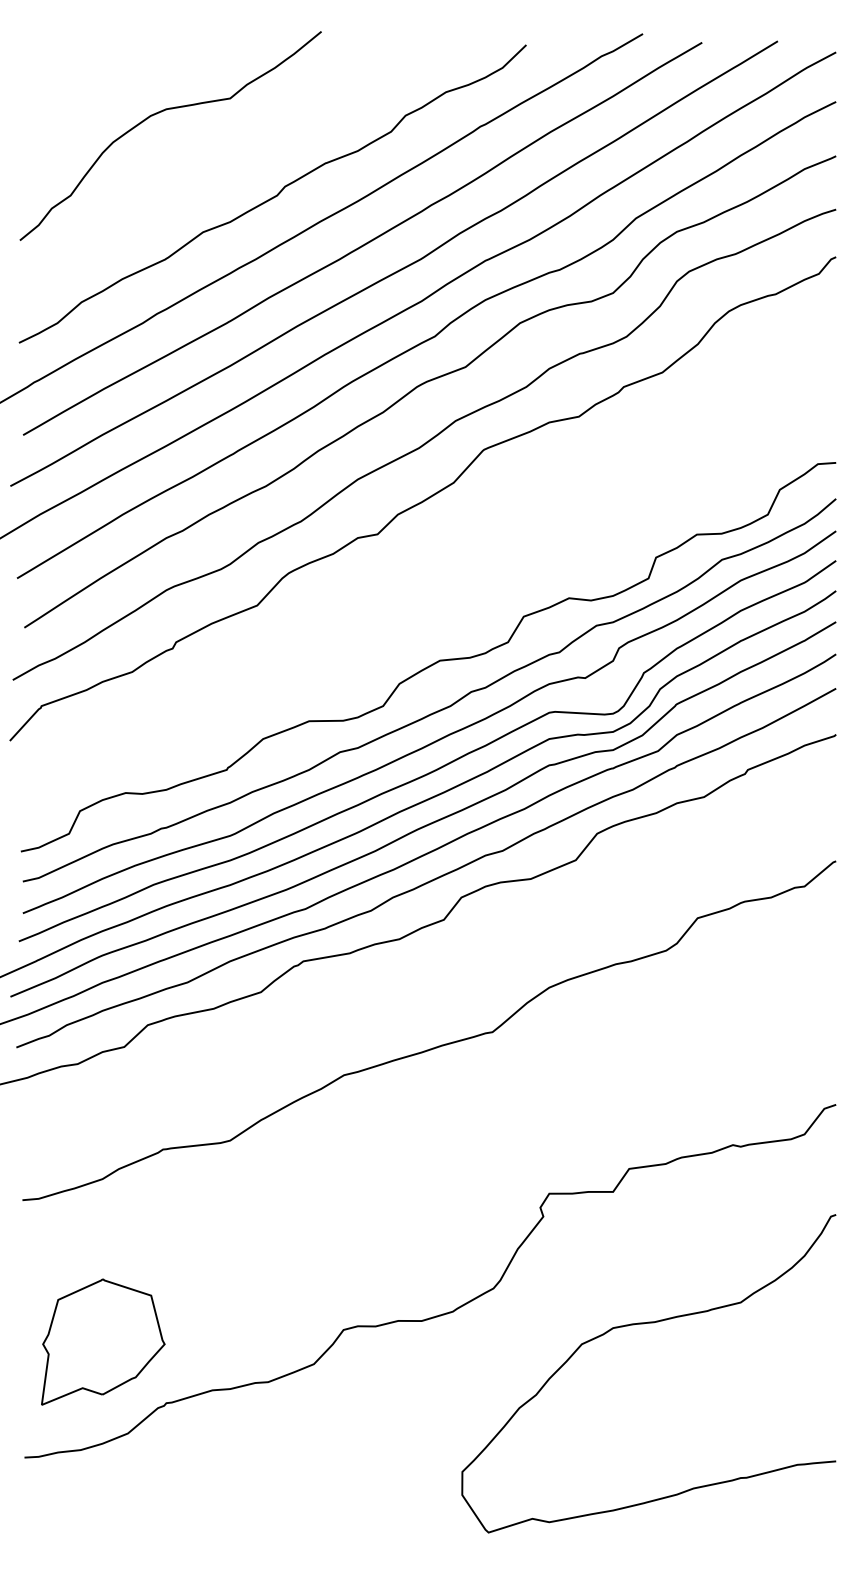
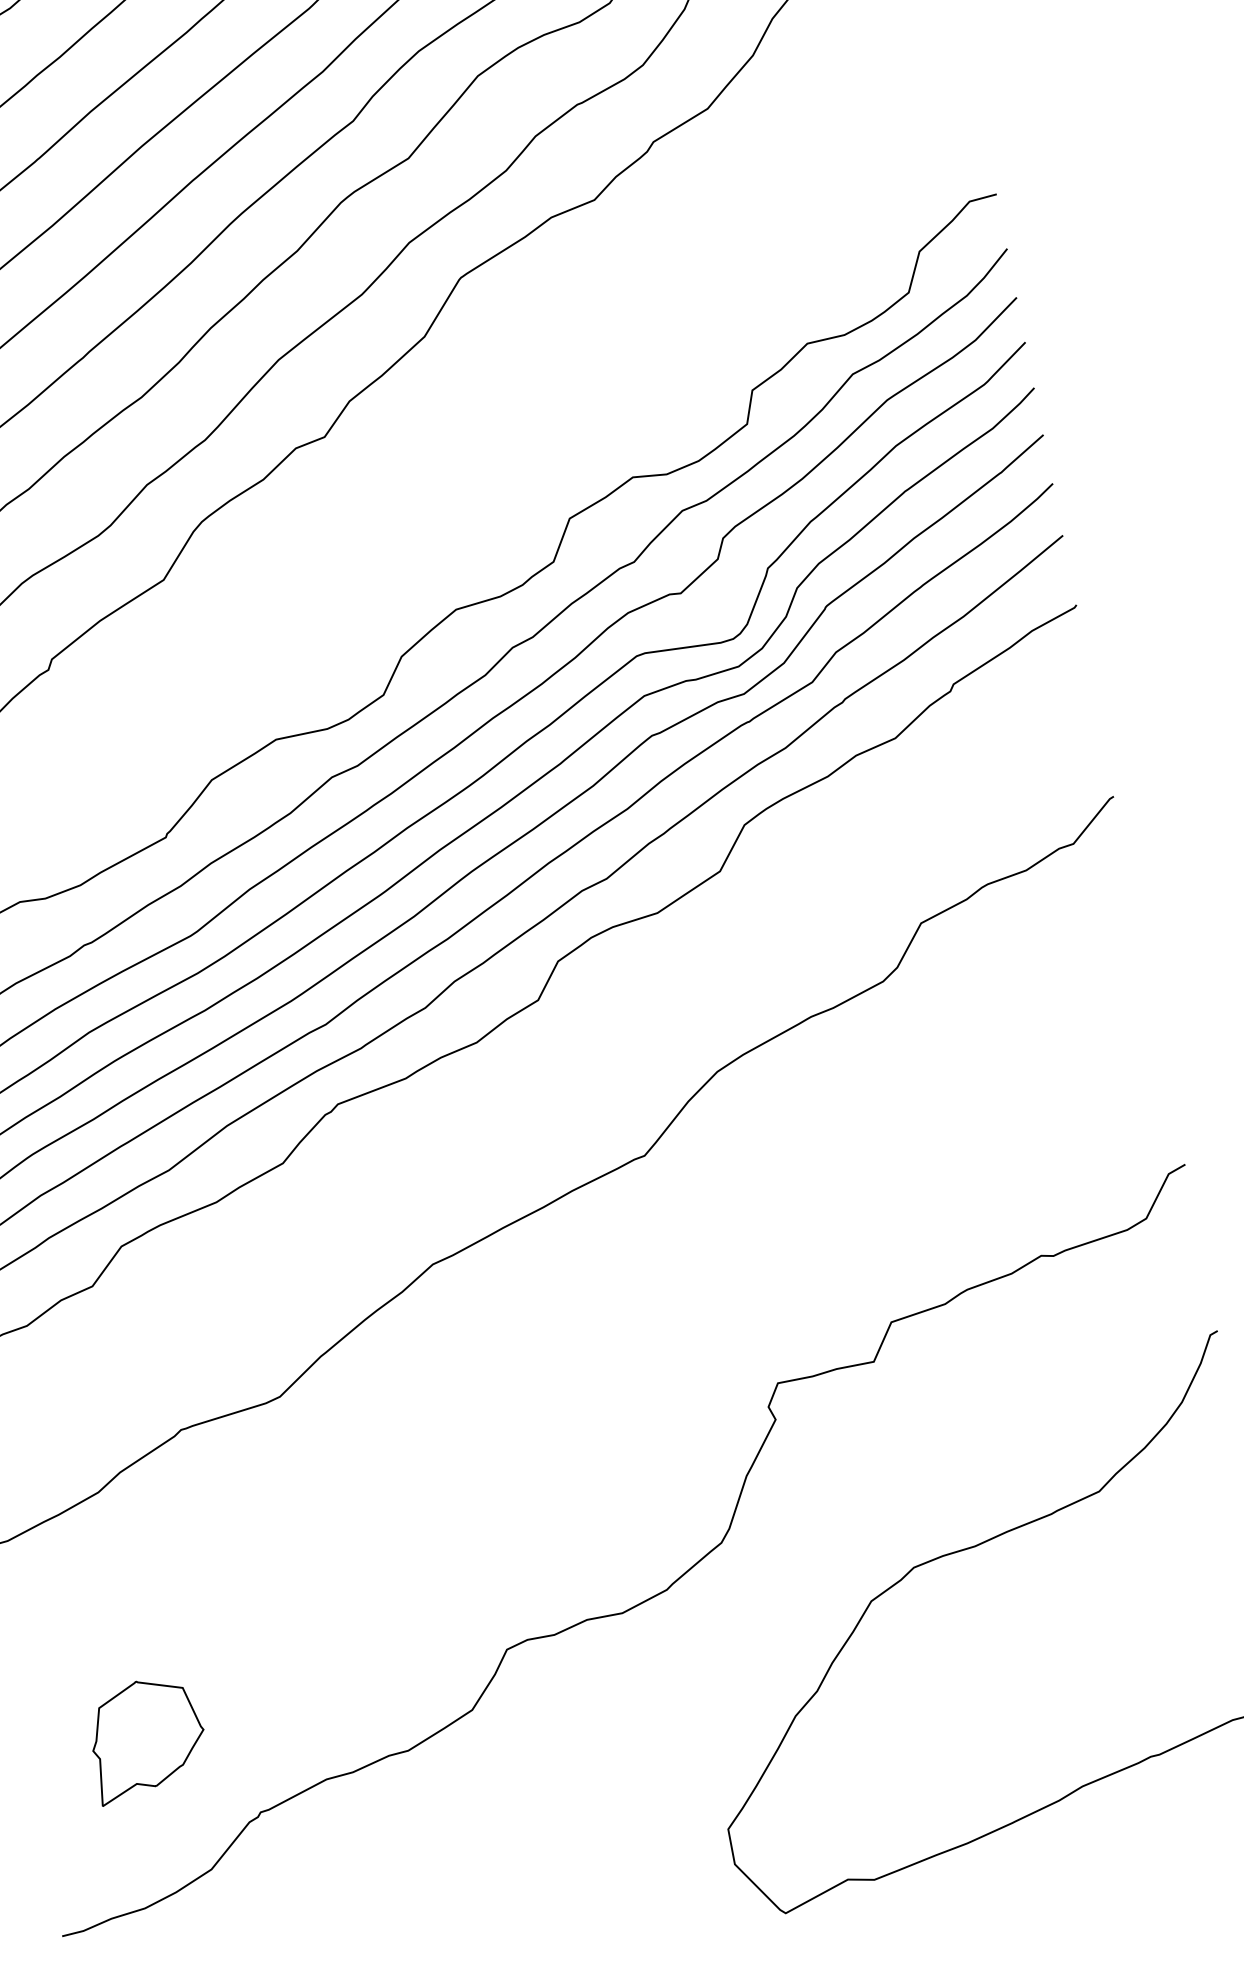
part: (103, 1341) -> (147, 1737), size x0.6

